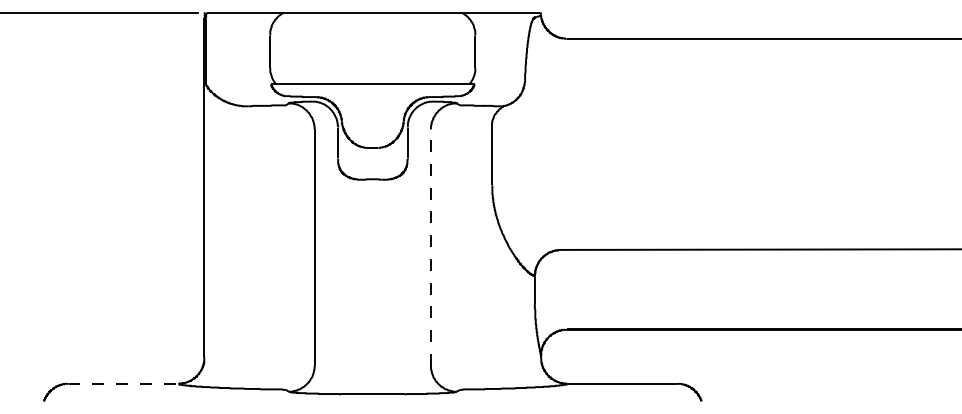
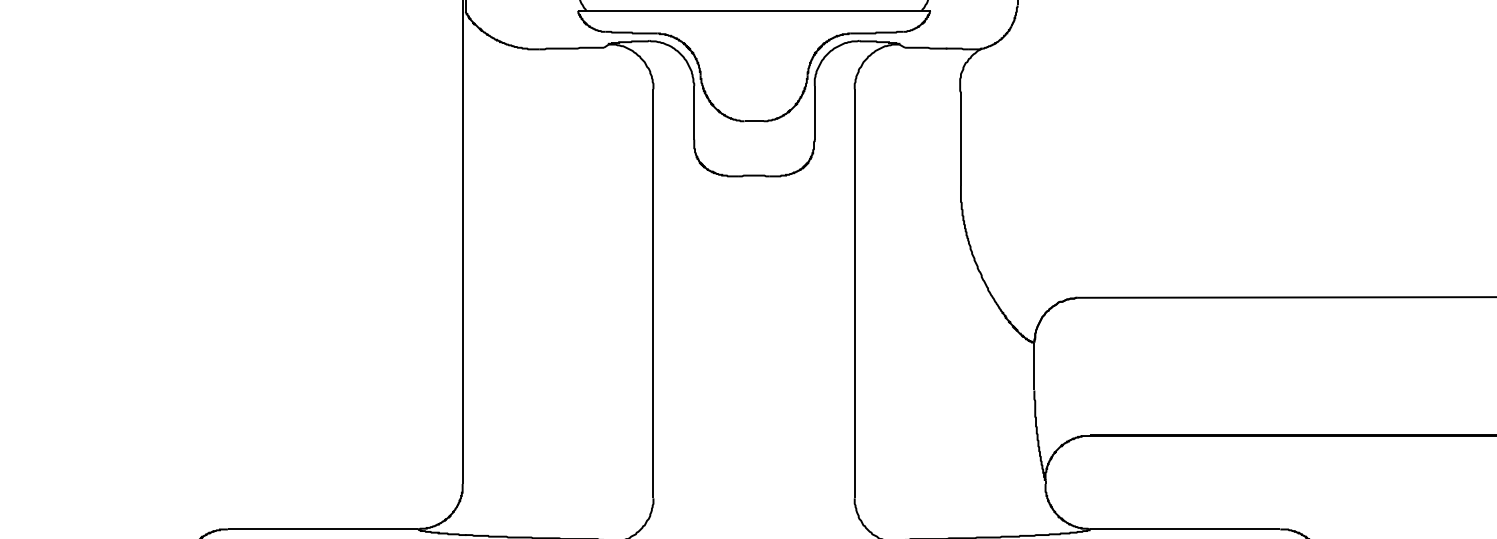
line: (430, 247) -> (853, 293), dashed -> solid
line: (123, 383) -> (322, 528), dashed -> solid

